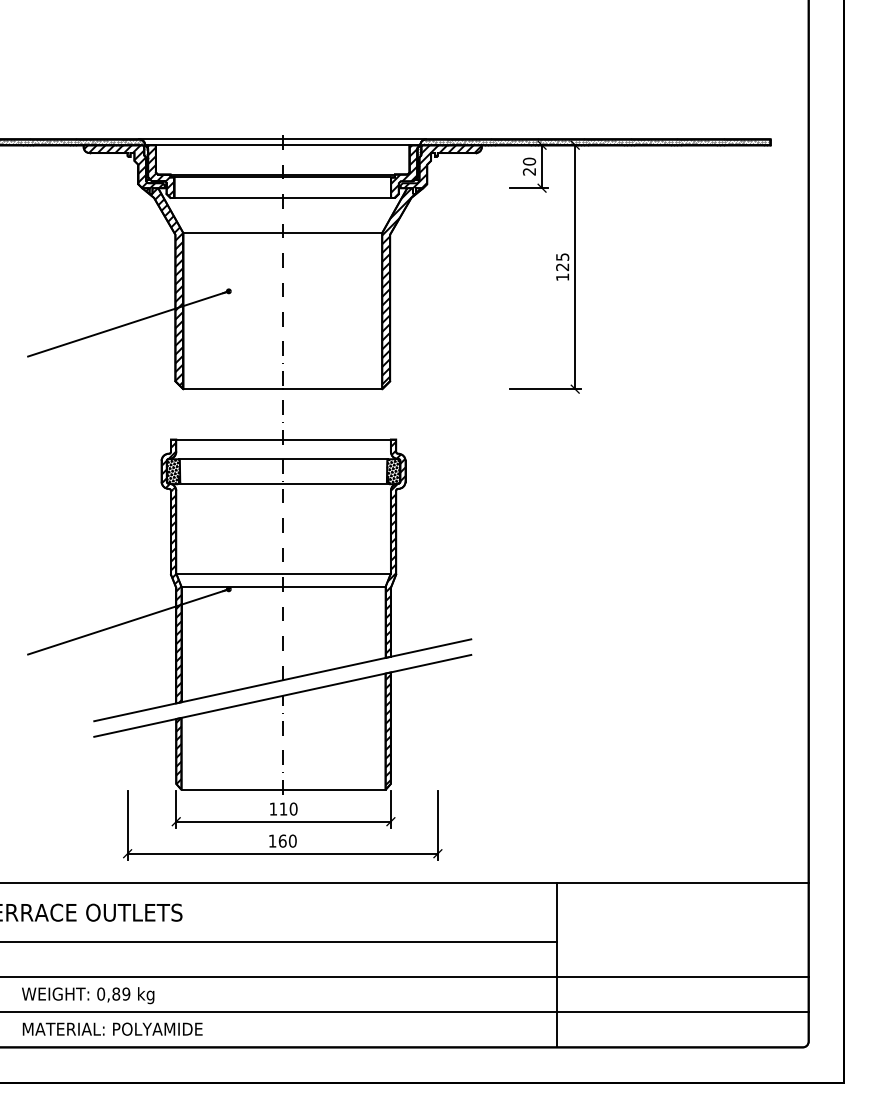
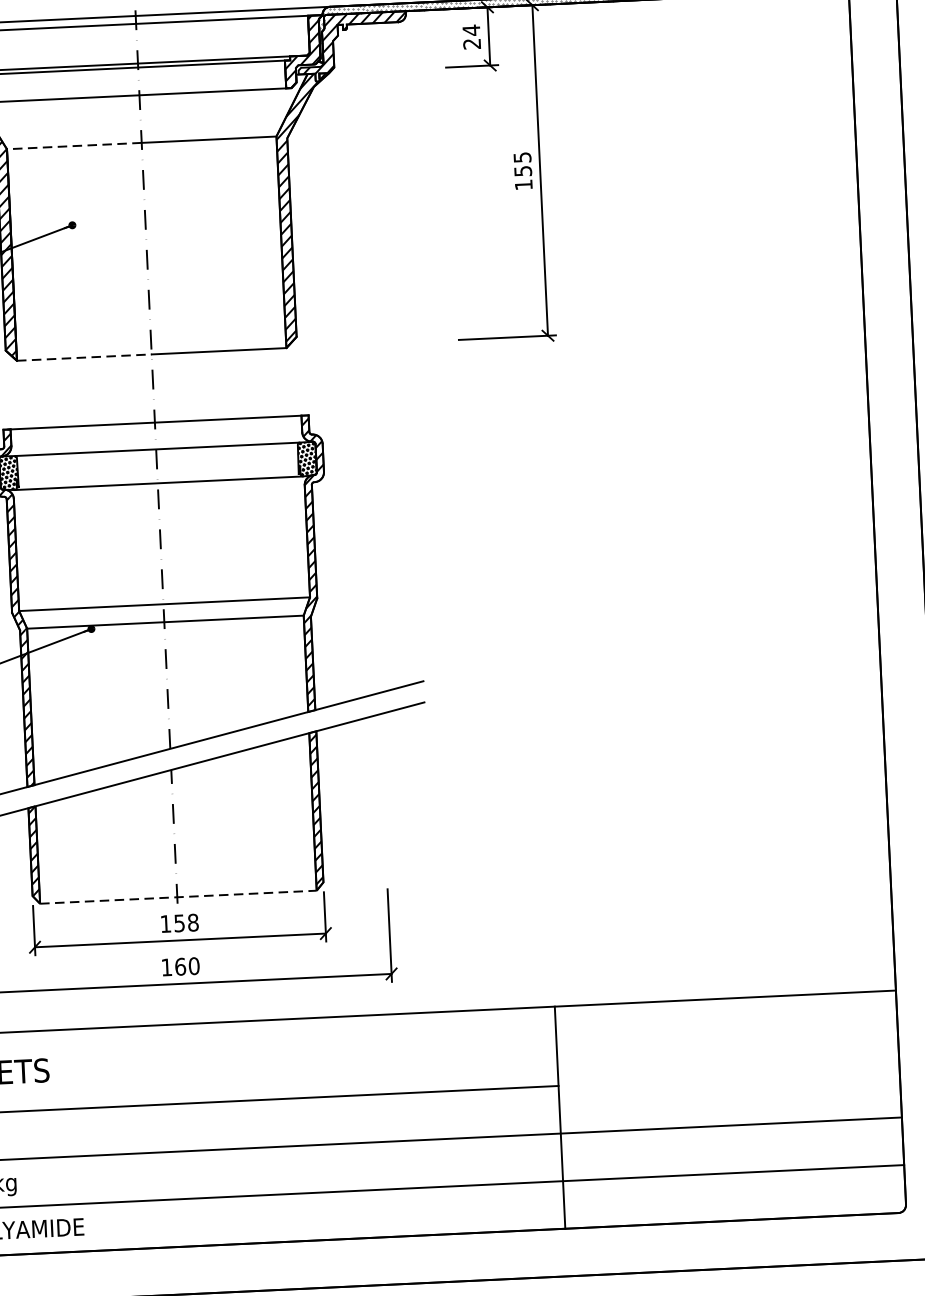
text: (529, 161) -> (471, 30), 20 -> 24
line: (233, 233) -> (75, 146), solid -> dashed
text: (562, 266) -> (522, 170), 125 -> 155
line: (233, 389) -> (84, 357), solid -> dashed
line: (284, 789) -> (179, 896), solid -> dashed
text: (288, 808) -> (186, 922), 110 -> 158

